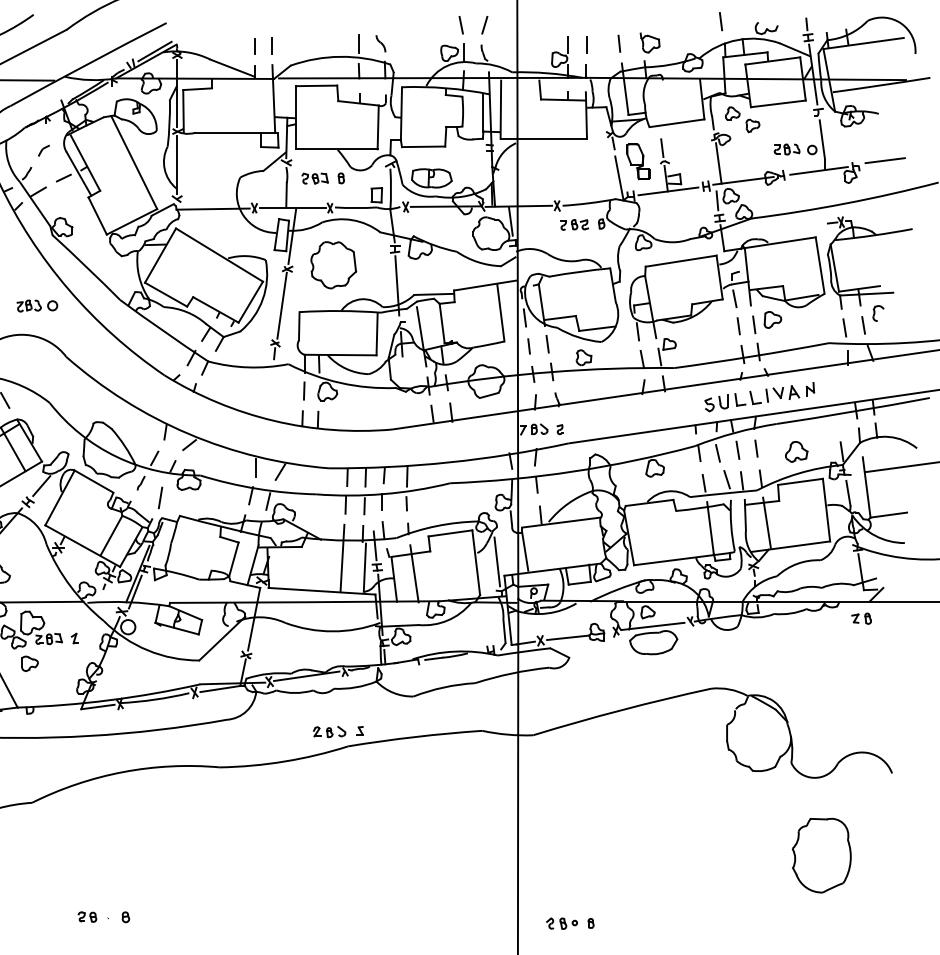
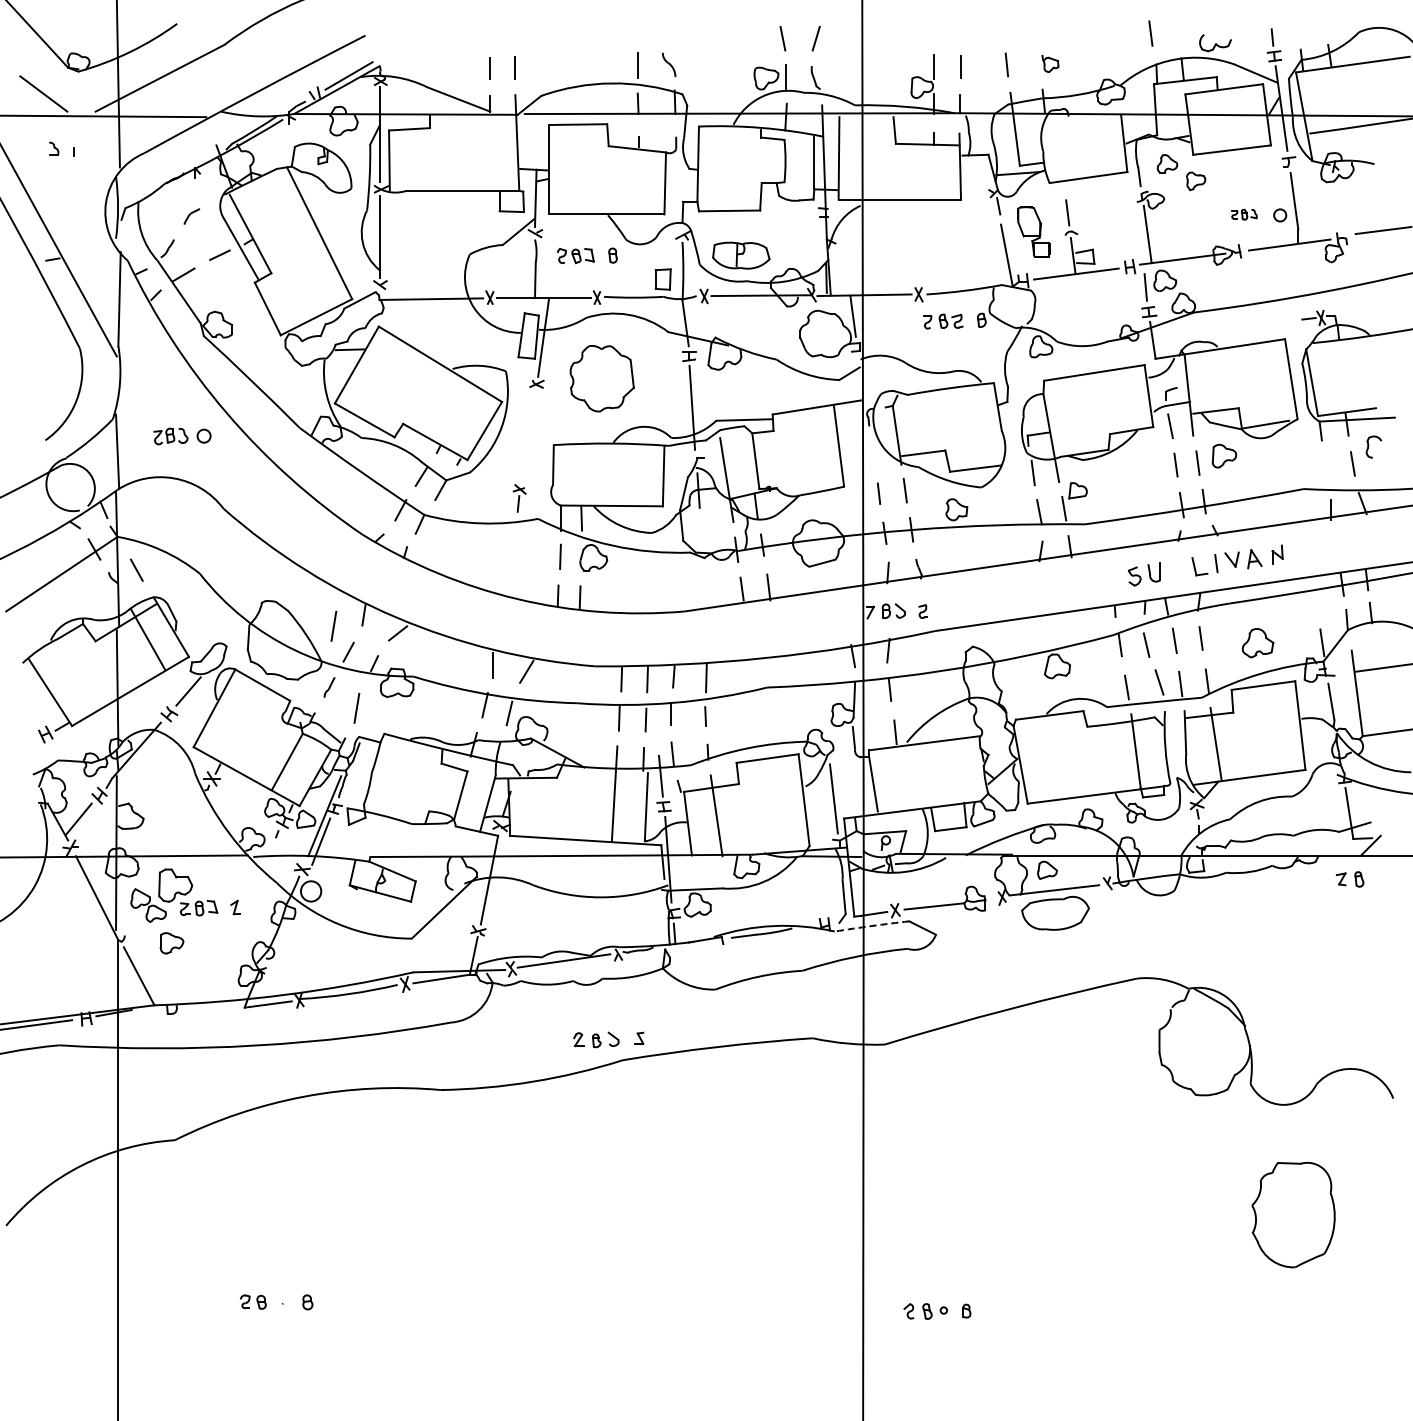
part: (650, 42) -> (1050, 63), size x0.6
part: (787, 149) -> (1244, 214), size x0.7
line: (281, 305) -> (528, 435), removed
line: (524, 318) -> (872, 453), removed
line: (844, 327) -> (1326, 467), removed
part: (740, 399) -> (1178, 569), removed
line: (144, 439) -> (333, 625), added
arc: (523, 651) -> (871, 926), solid -> dashed

